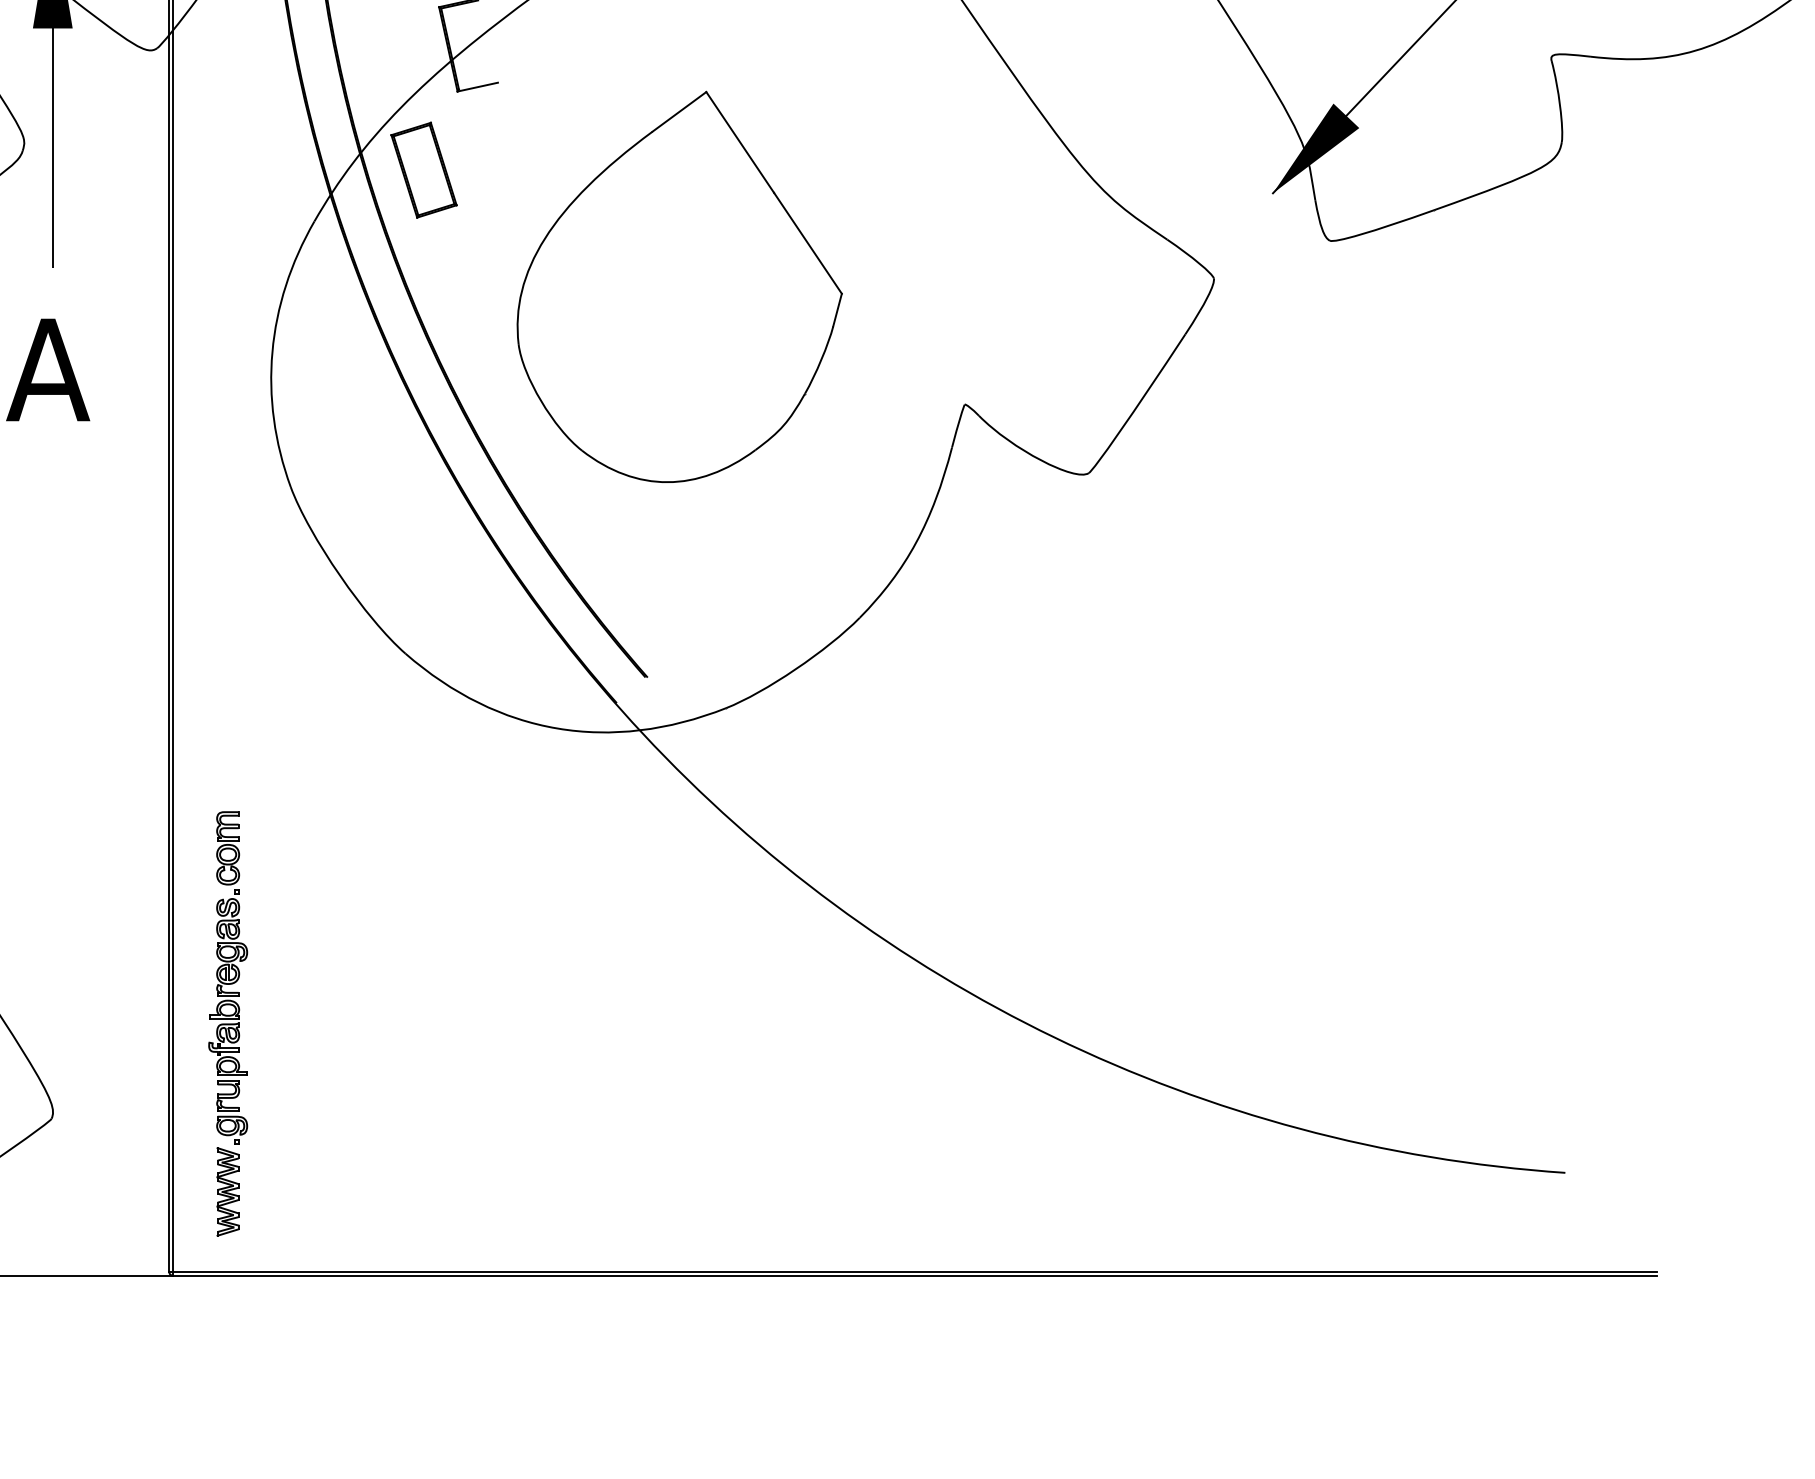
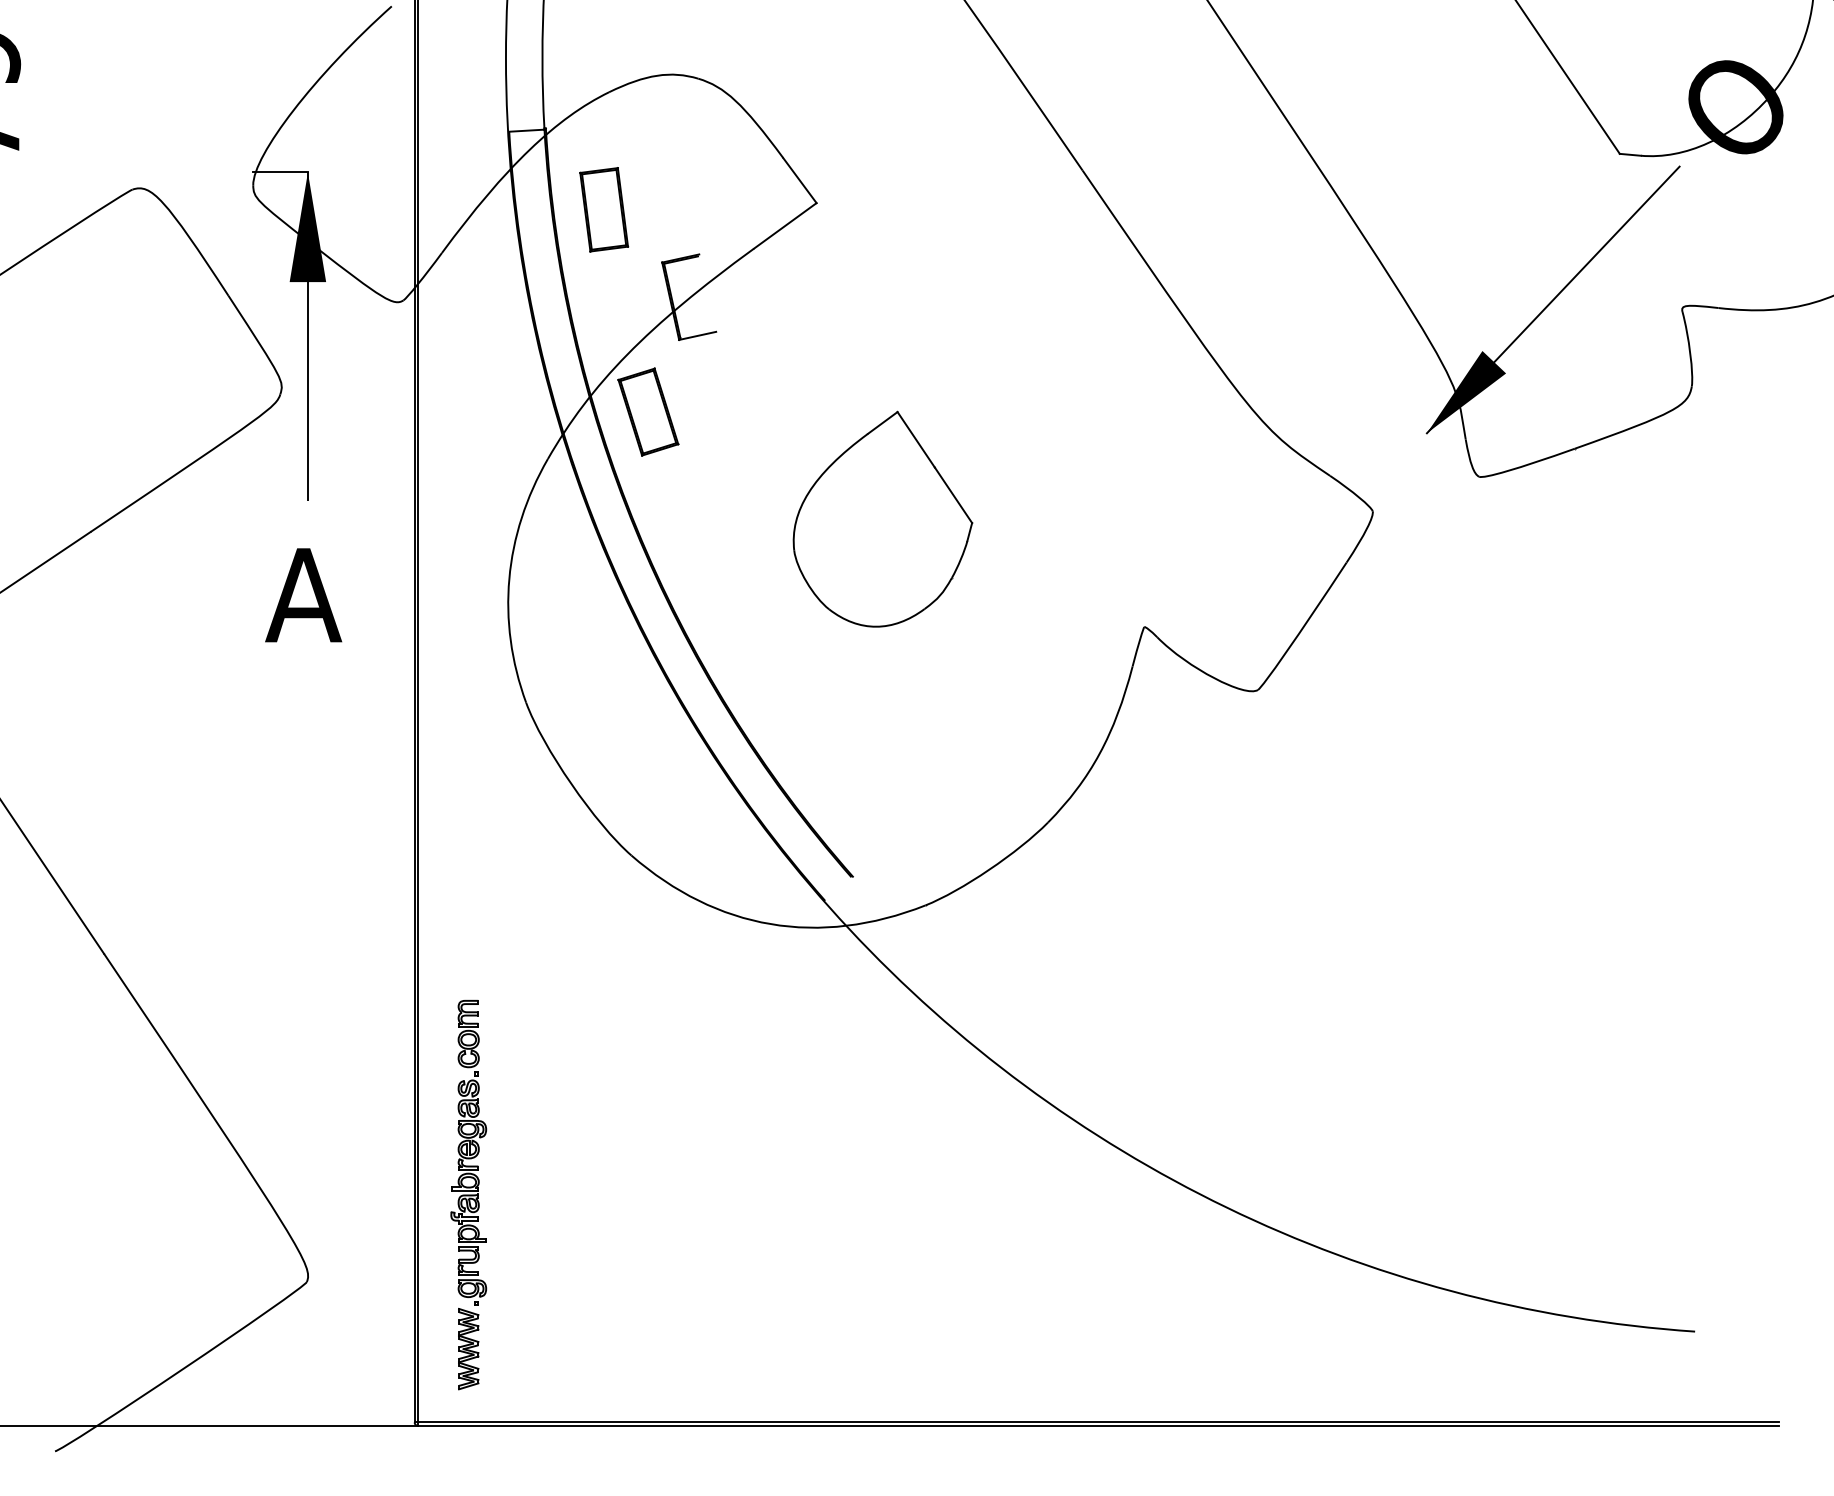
part: (679, 287) -> (882, 519), size x0.6

